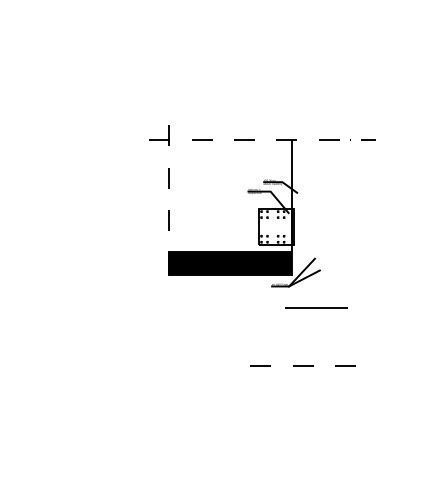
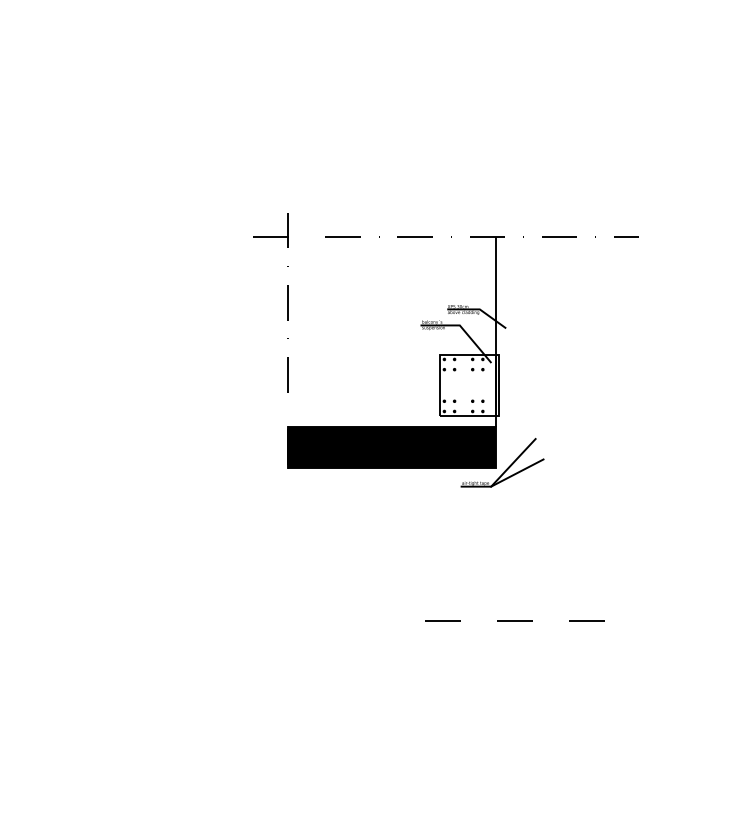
line: (316, 307) -> (537, 522), removed

